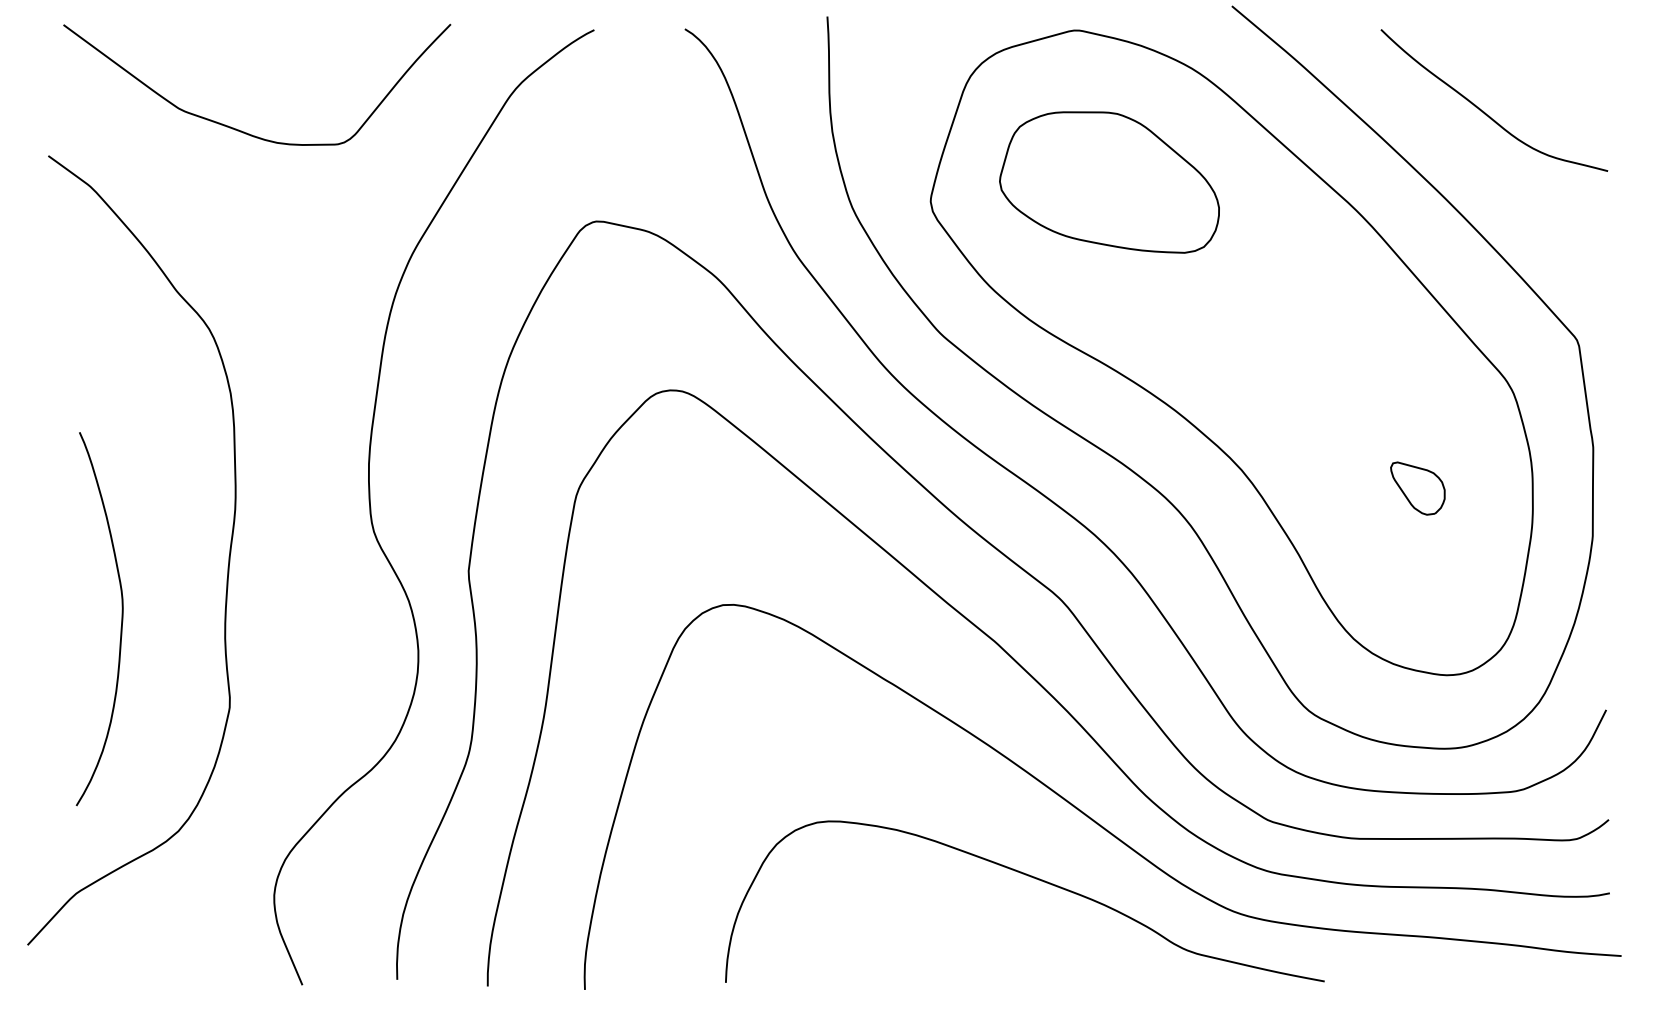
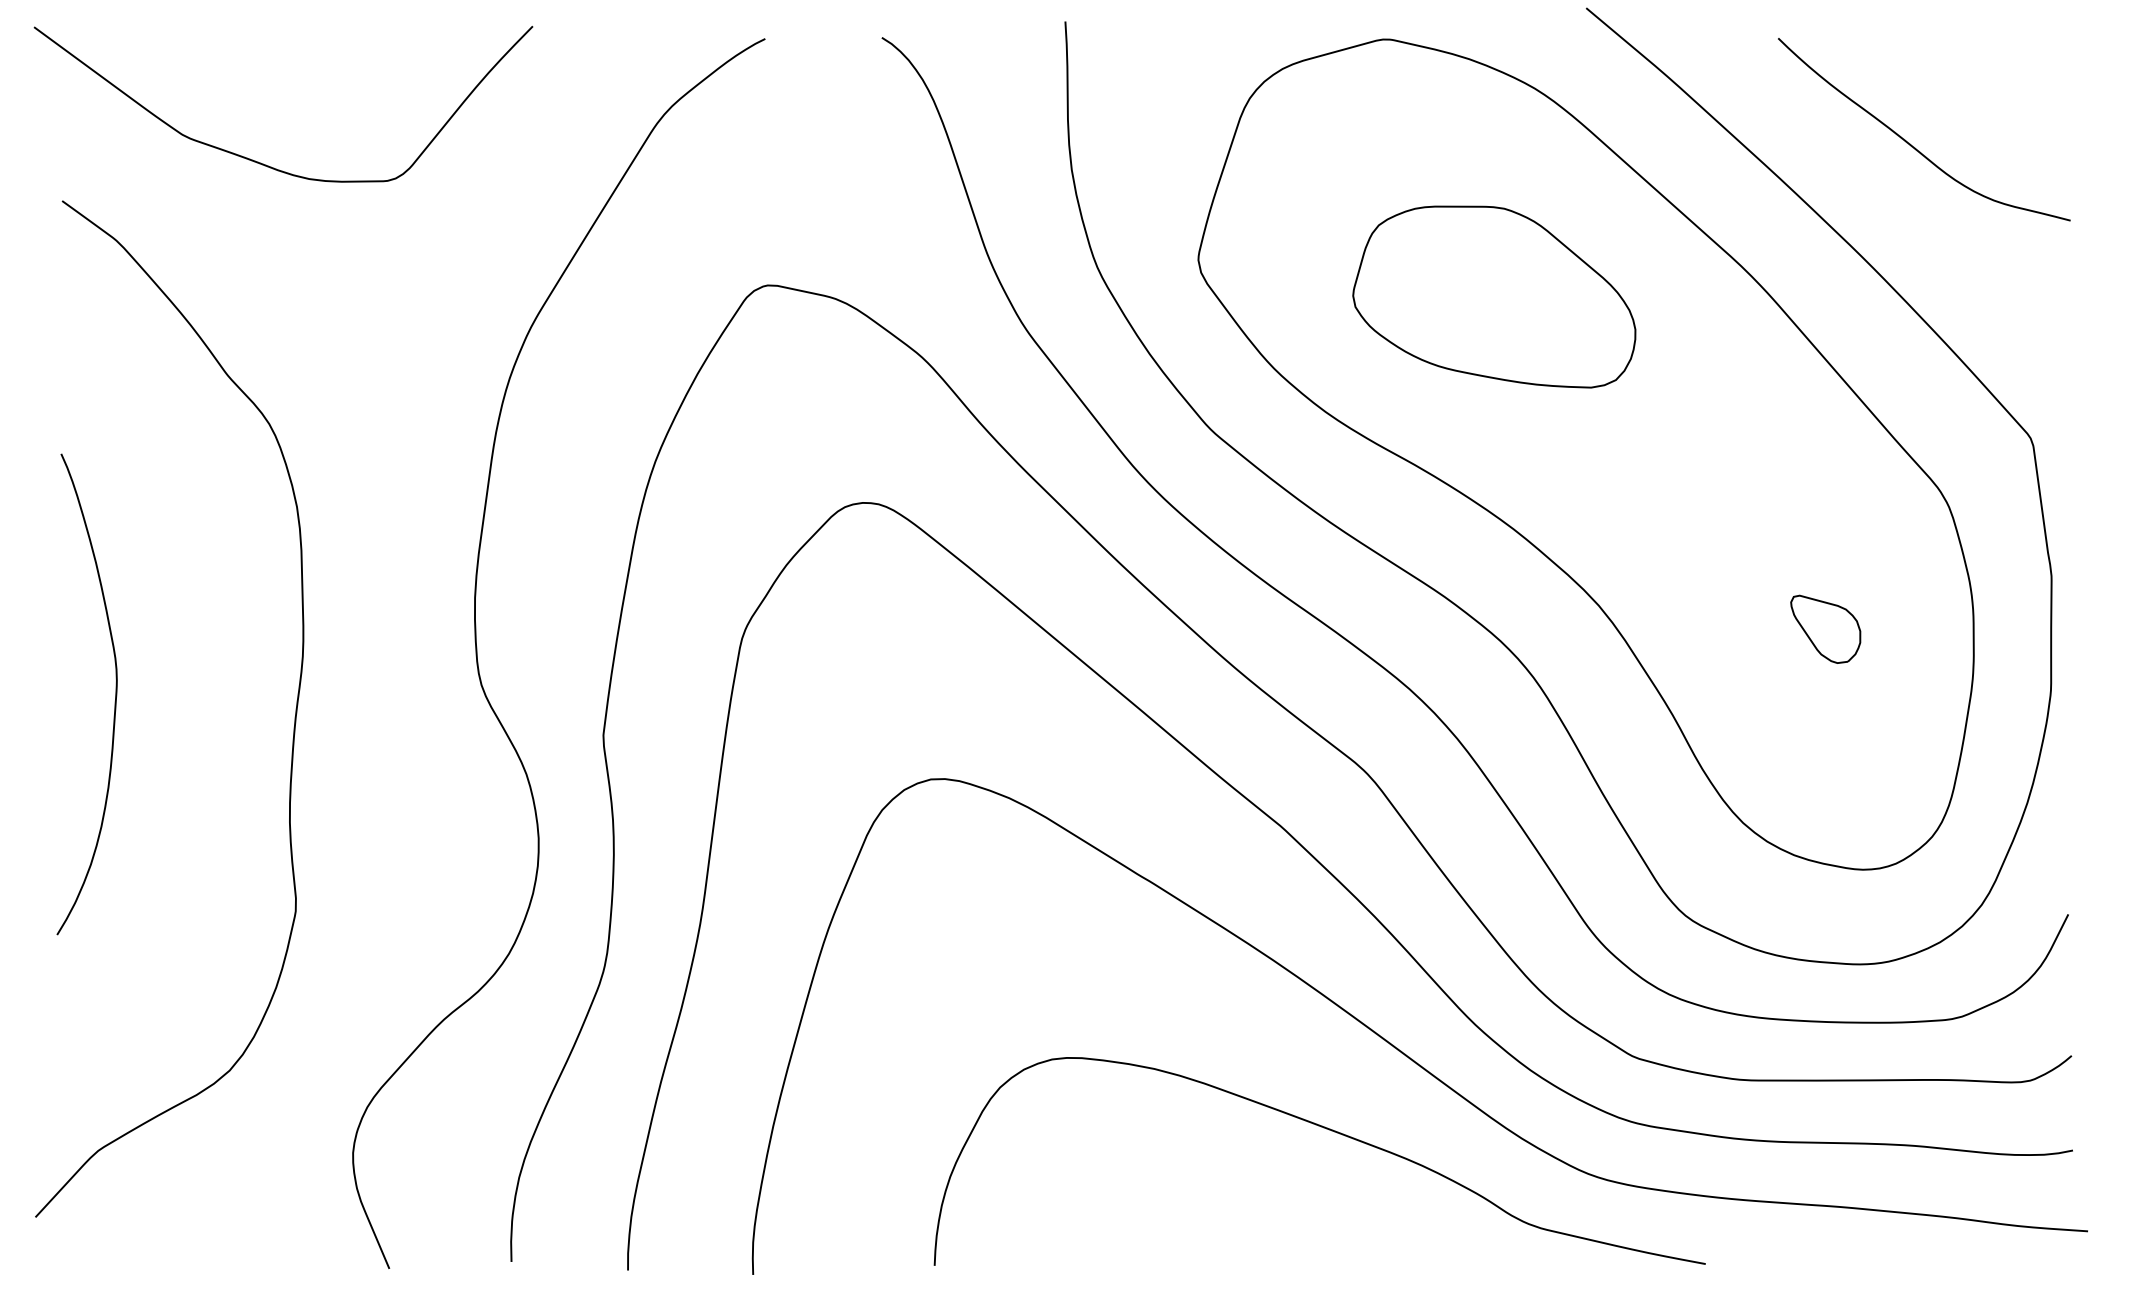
curve: (241, 130) -> (263, 163), moved
part: (1109, 182) -> (1494, 297), moved
curve: (121, 619) -> (115, 694), moved

